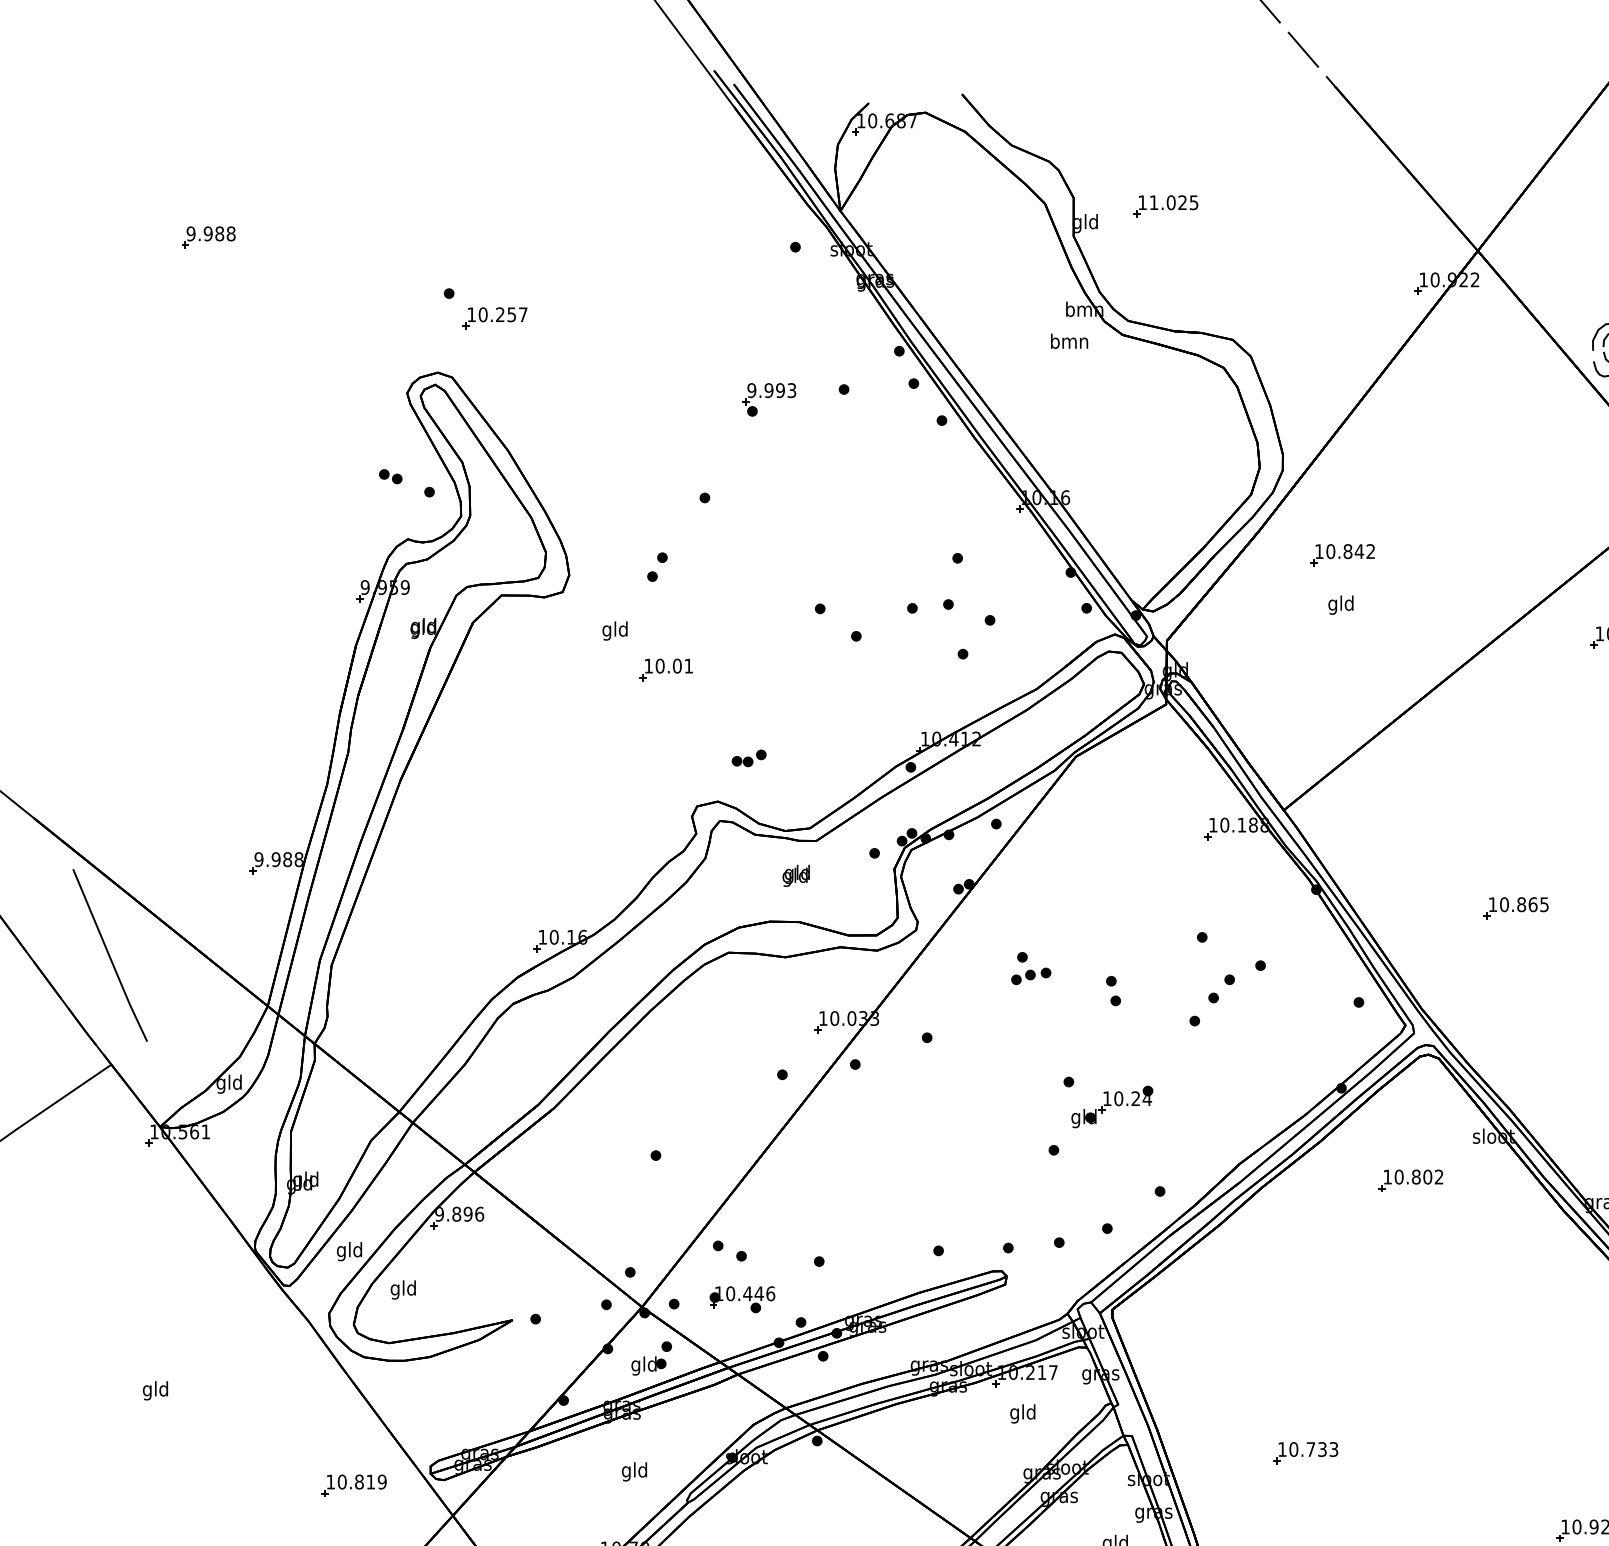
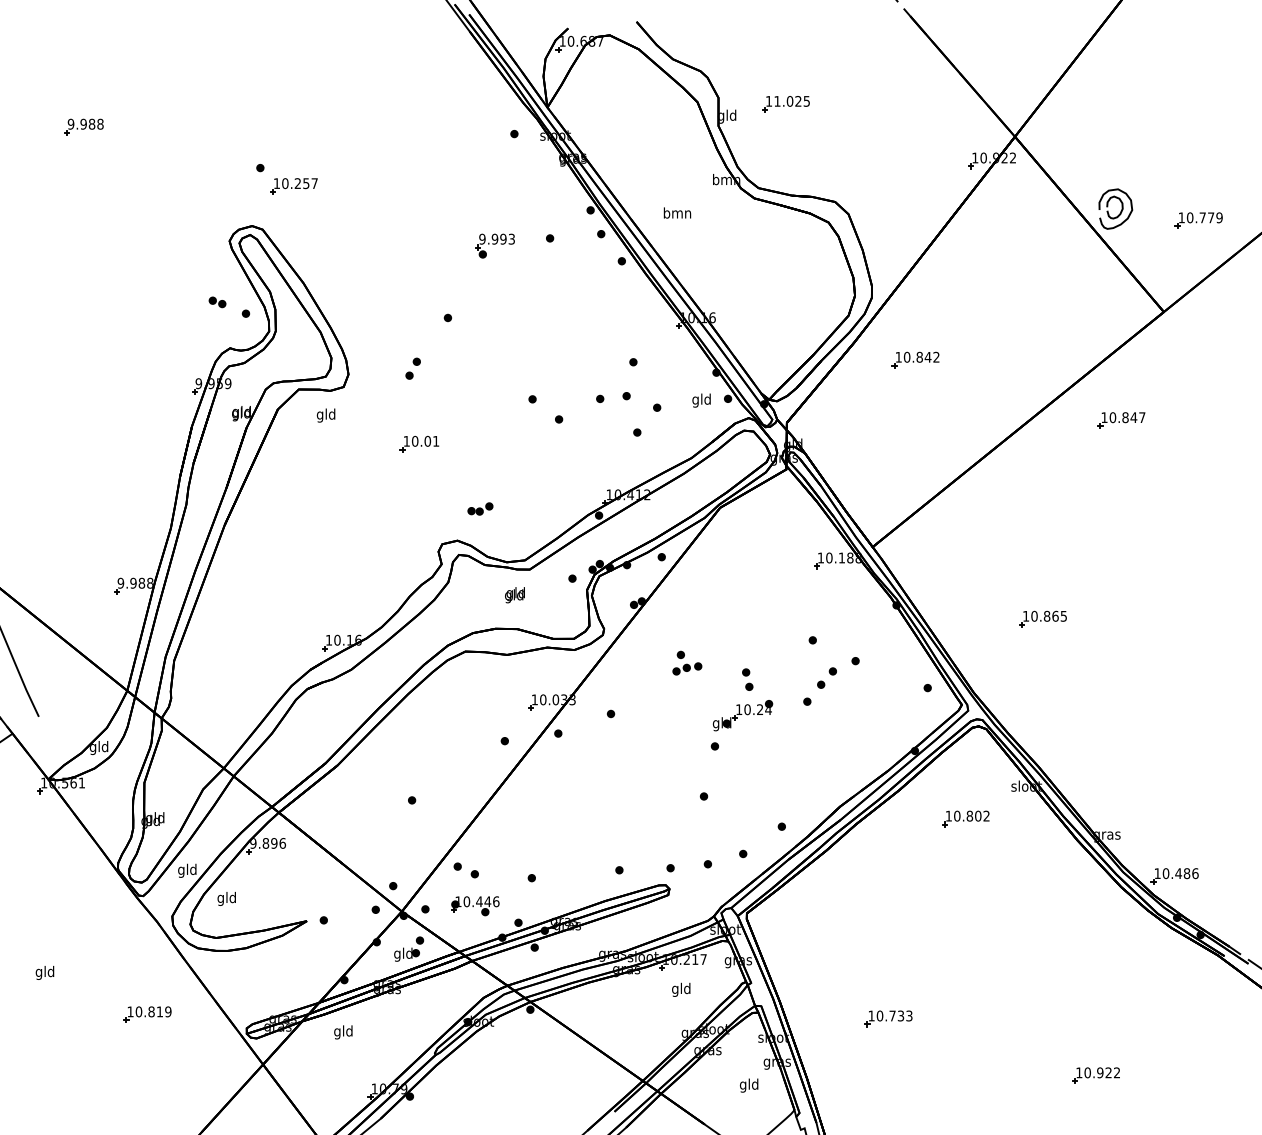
text: (1069, 340) -> (677, 212), moved
text: (1340, 604) -> (701, 400), moved
text: (614, 630) -> (325, 415), moved
part: (1111, 1106) -> (742, 715), moved
text: (634, 1471) -> (343, 1032), moved
part: (353, 1485) -> (147, 1014), moved

